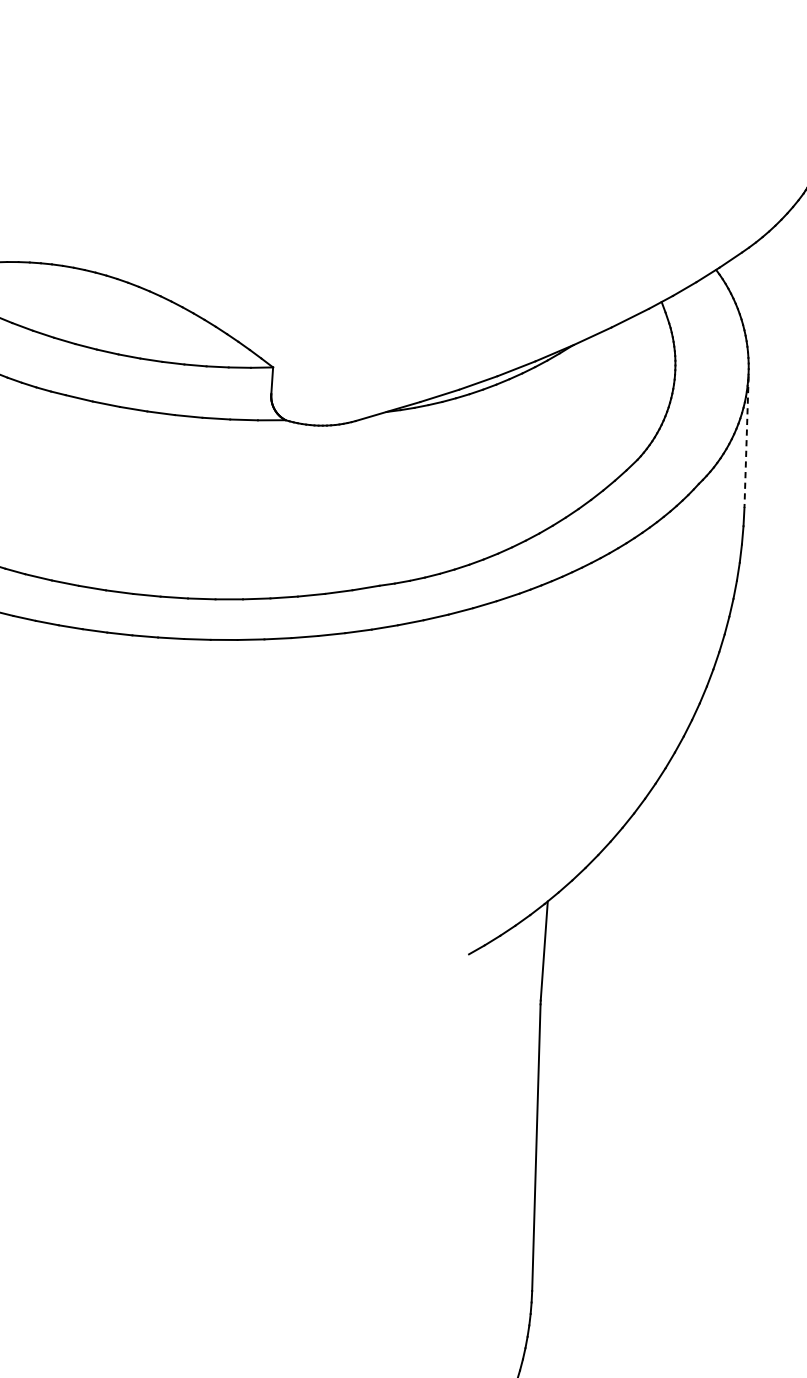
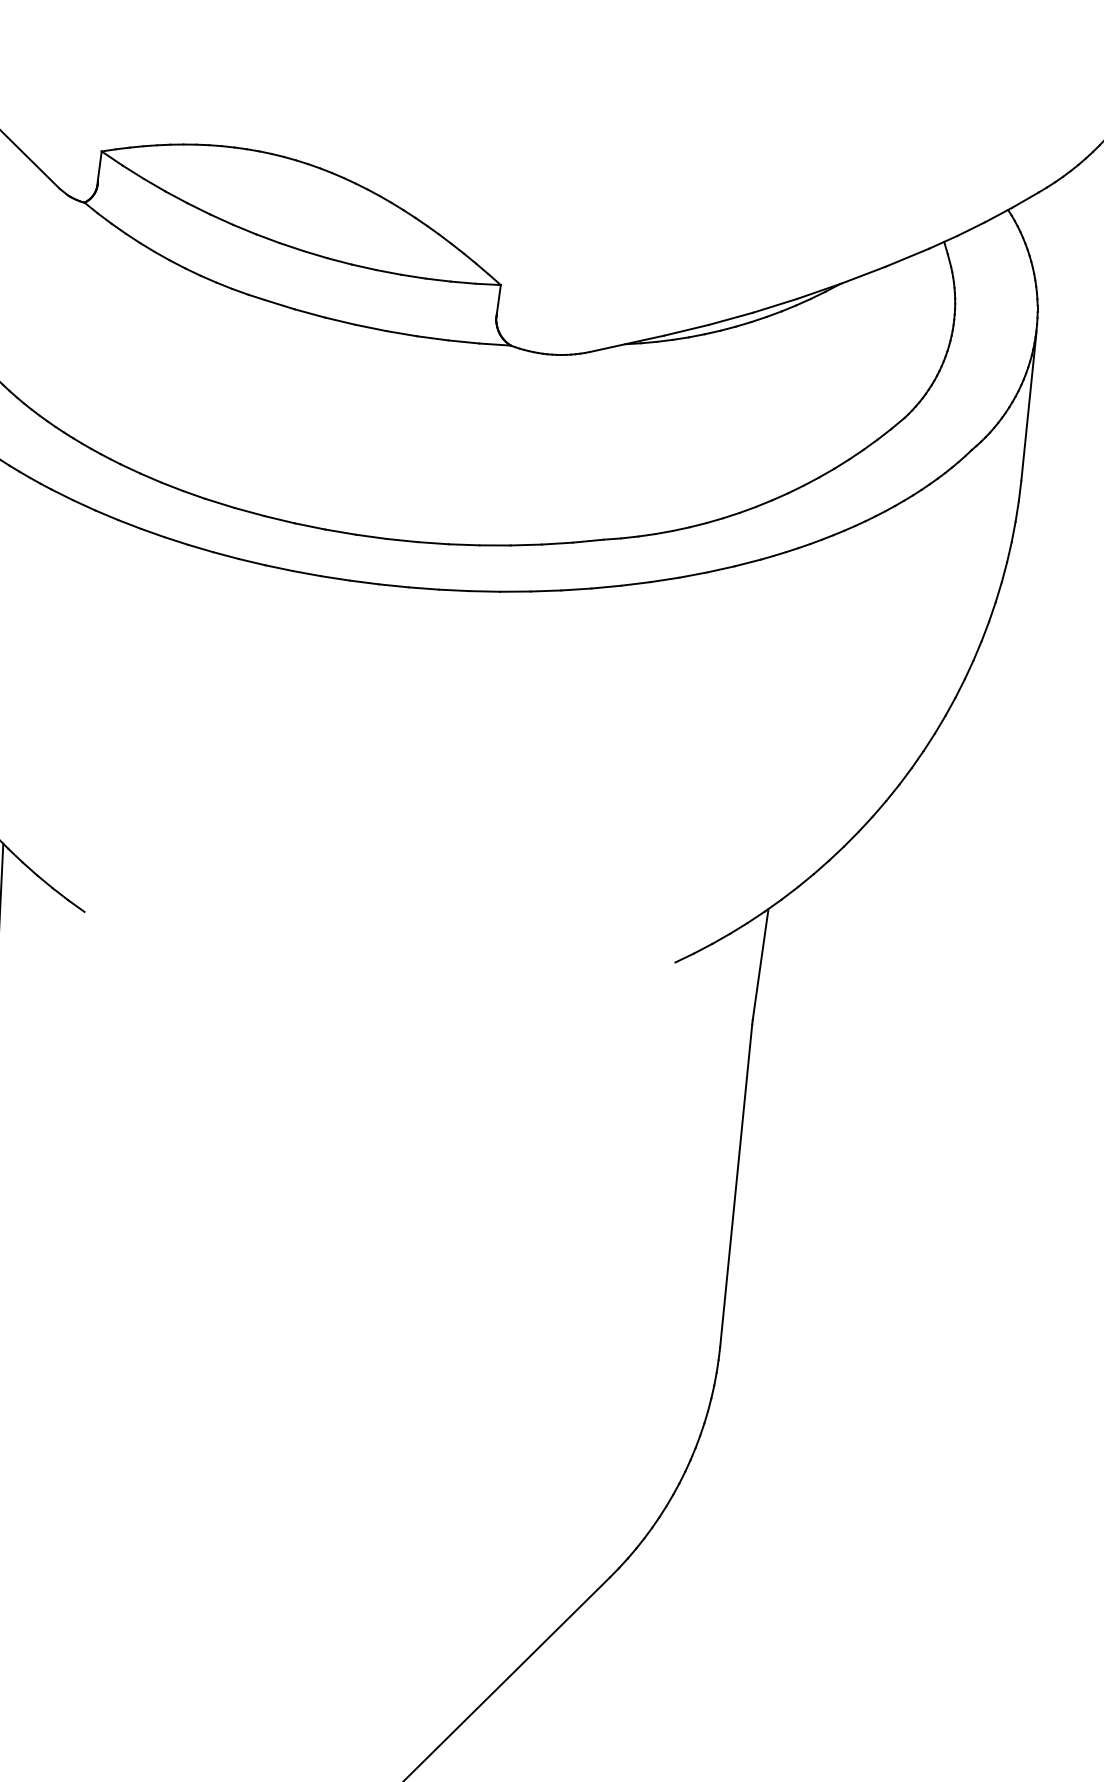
line: (746, 442) -> (1028, 407), dashed -> solid

